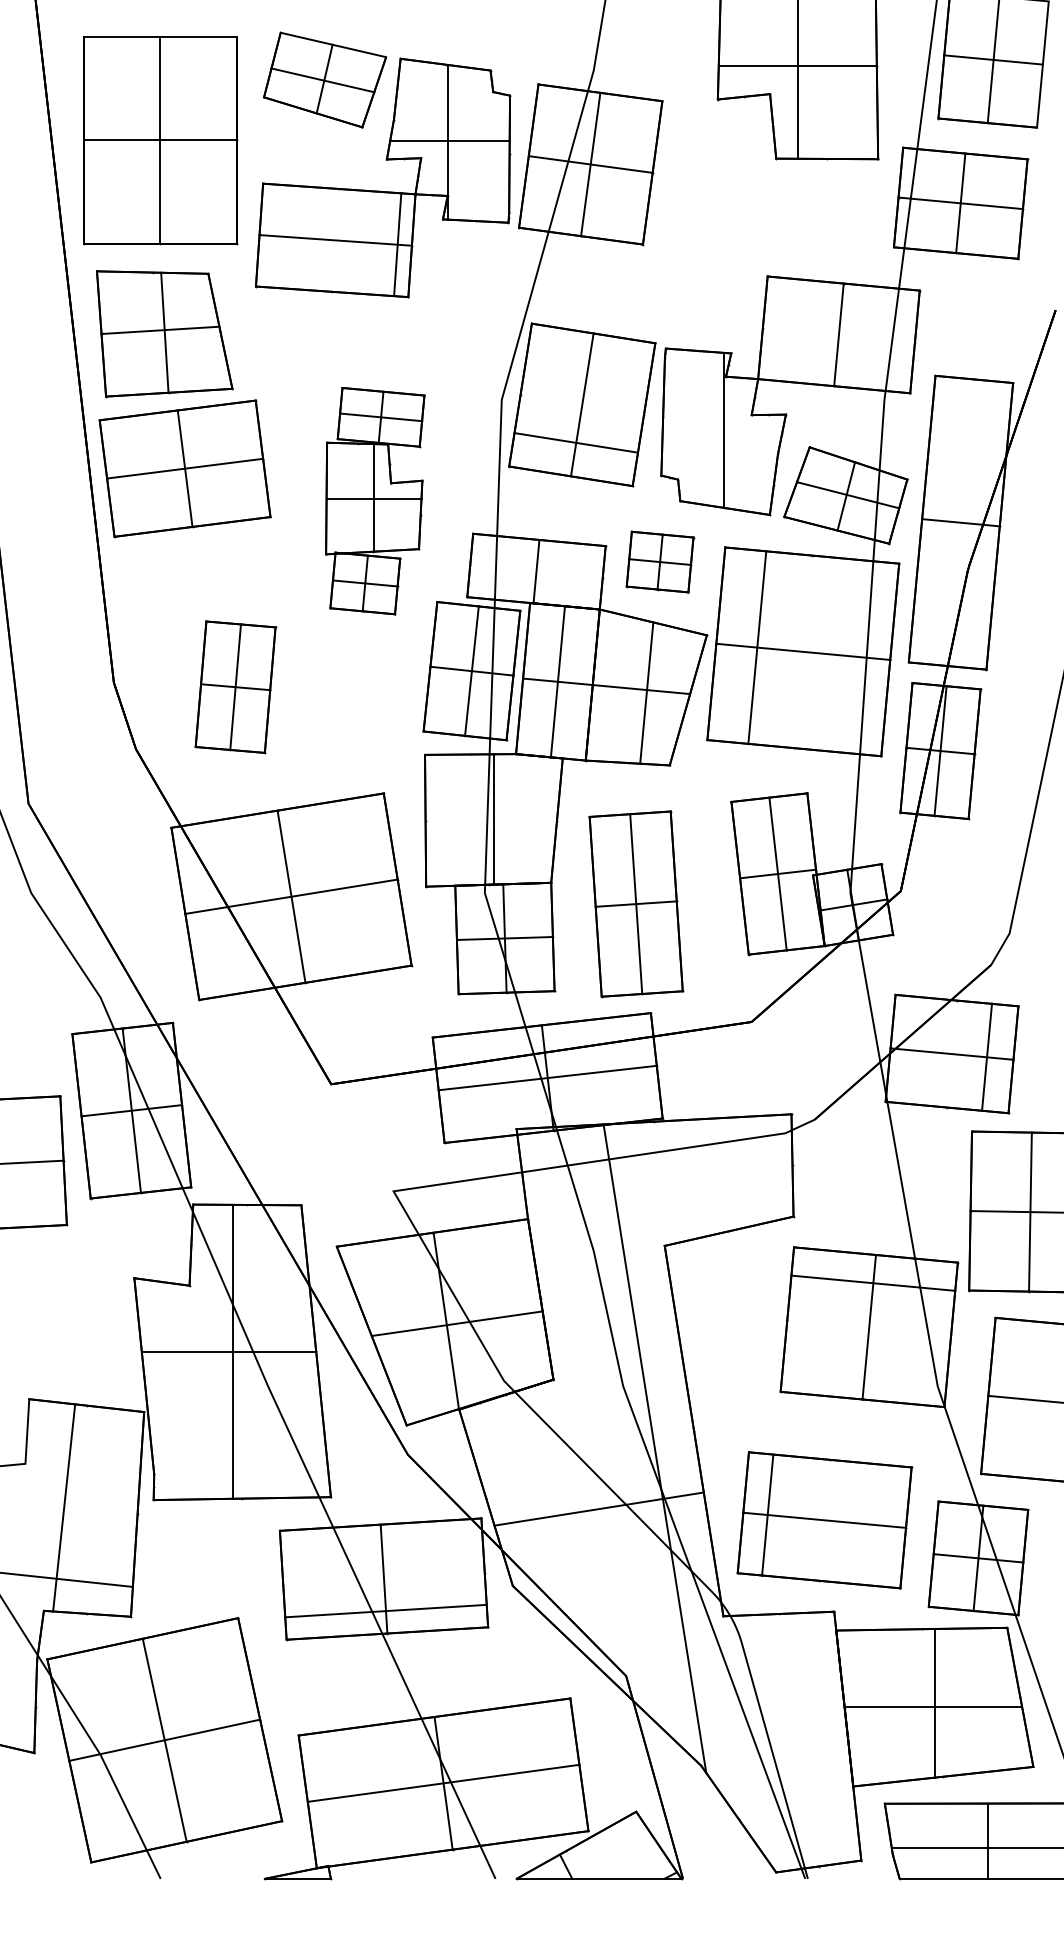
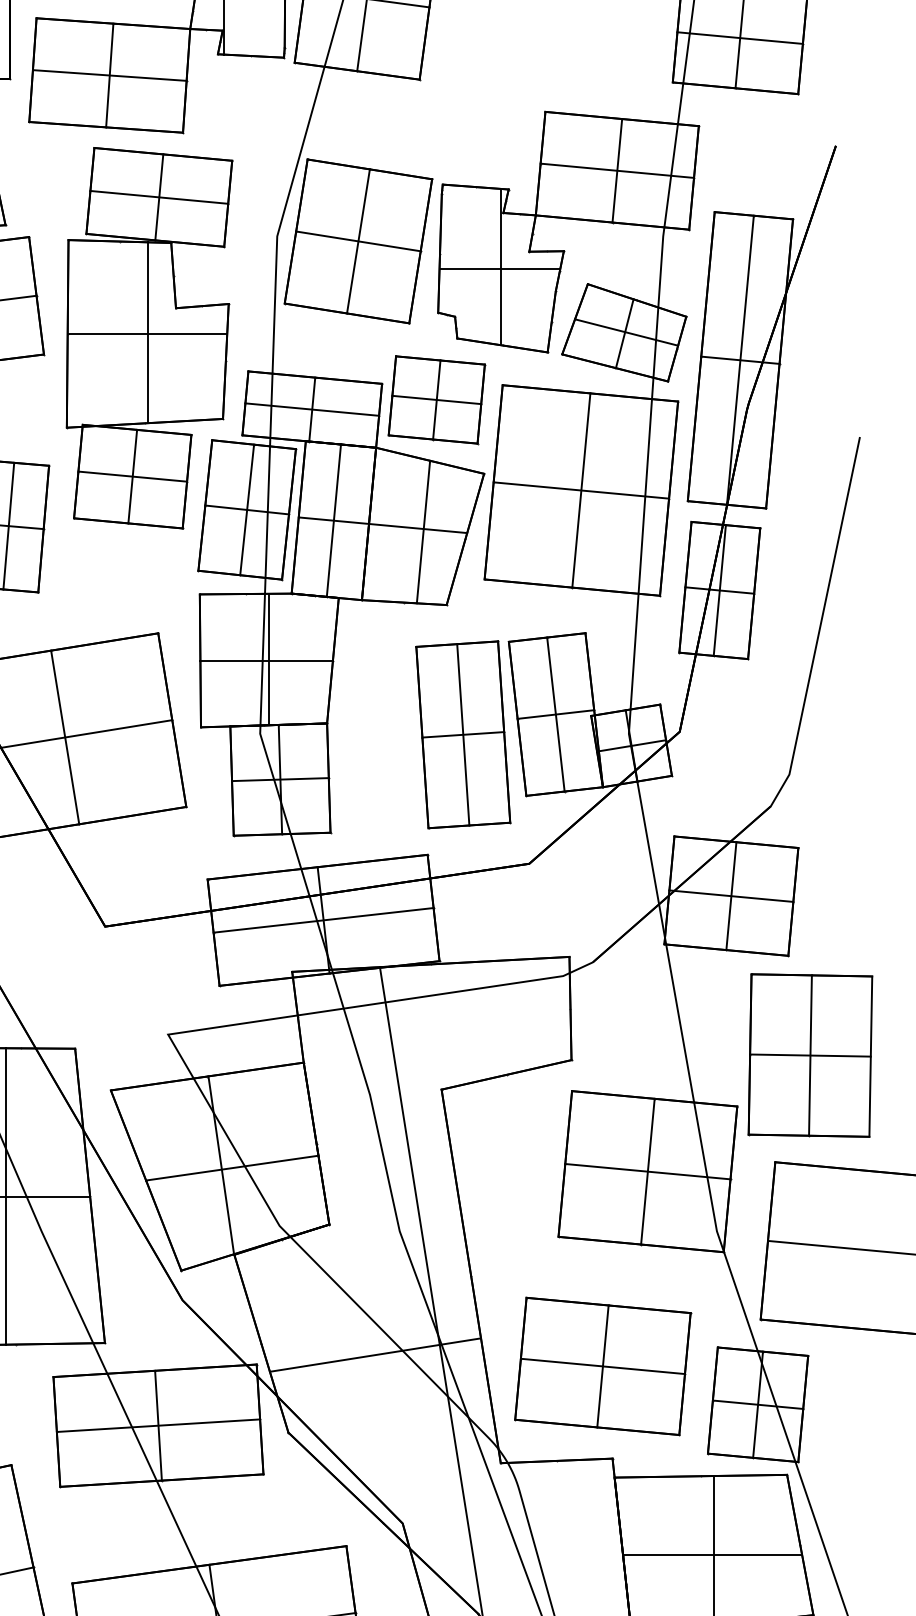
line: (397, 244) -> (109, 75), moved
line: (838, 334) -> (616, 170), added
line: (722, 431) -> (499, 268), added
line: (576, 442) -> (358, 241), moved
part: (375, 501) -> (149, 338), size x1.67
line: (960, 522) -> (739, 360), added
part: (660, 561) -> (437, 399), size x1.43
line: (536, 571) -> (312, 409), added
line: (757, 647) -> (581, 490), moved
line: (491, 820) -> (266, 660), added
part: (636, 904) -> (463, 735), moved
line: (987, 1056) -> (731, 895), moved
line: (873, 1282) -> (648, 1170), moved
line: (767, 1514) -> (602, 1365), moved
line: (385, 1610) -> (157, 1425), moved

